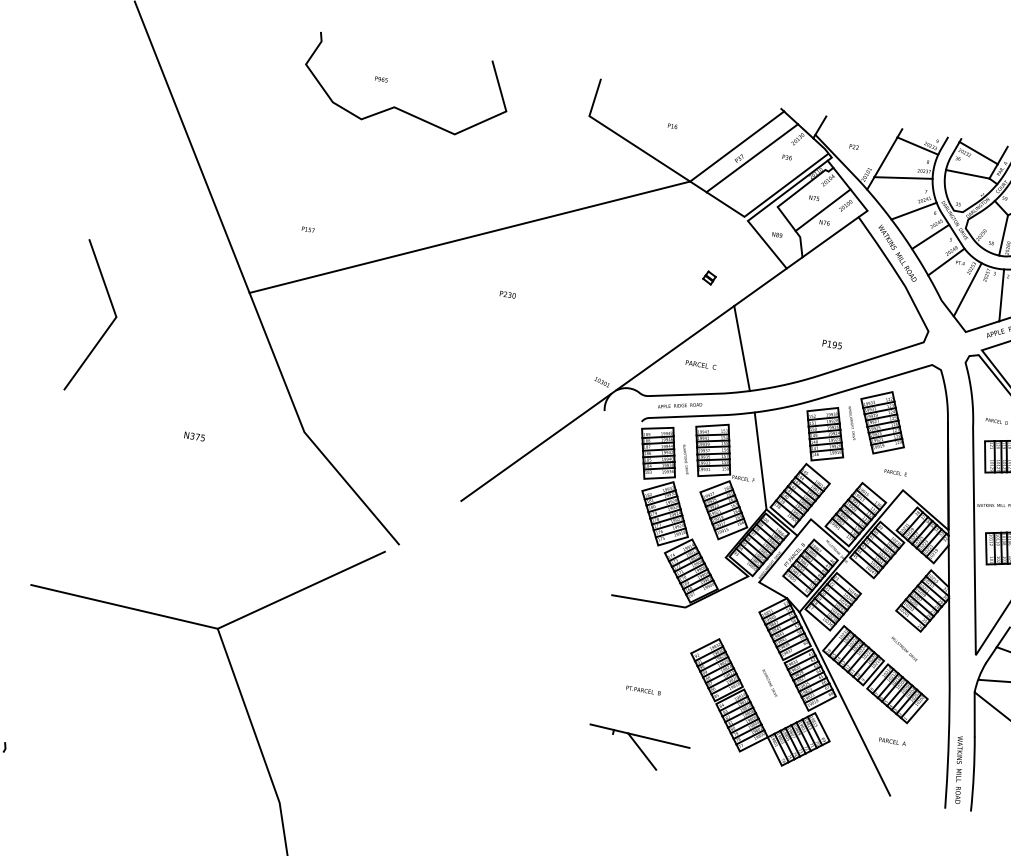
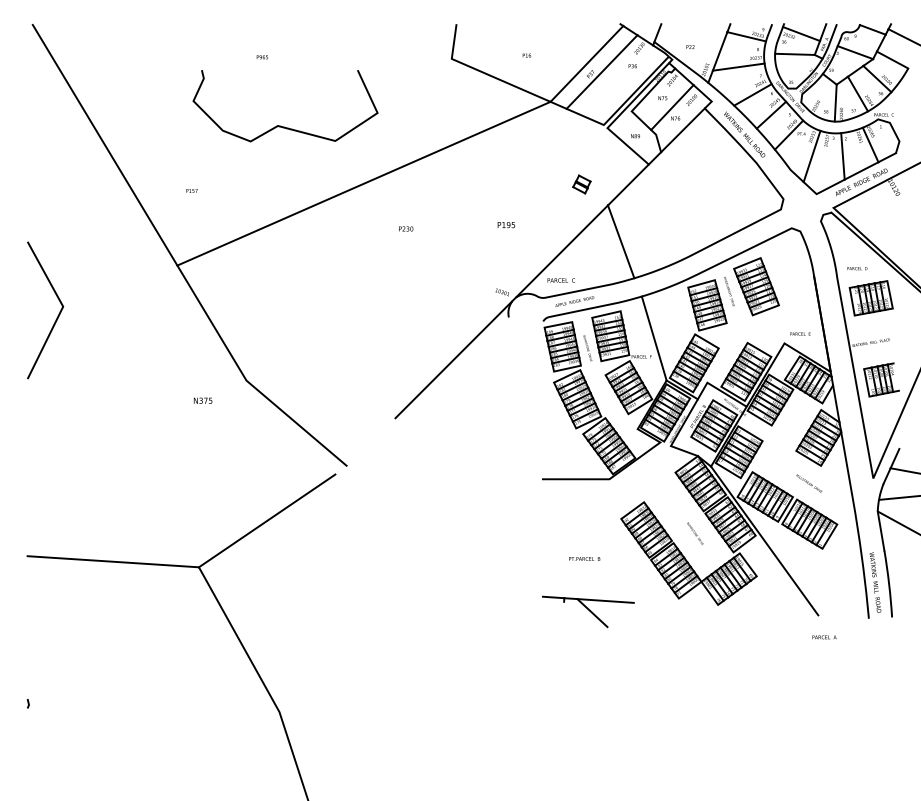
curve: (397, 107) -> (280, 125), moved
text: (307, 229) -> (191, 190), moved
part: (709, 277) -> (581, 183), size x1.6
text: (832, 345) -> (506, 225), moved
text: (700, 364) -> (560, 280), moved
text: (194, 436) -> (202, 400), moved
text: (895, 472) -> (800, 333), moved
text: (892, 741) -> (824, 637), moved

